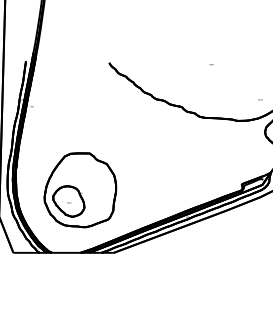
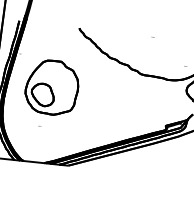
part: (80, 190) -> (52, 87), moved

